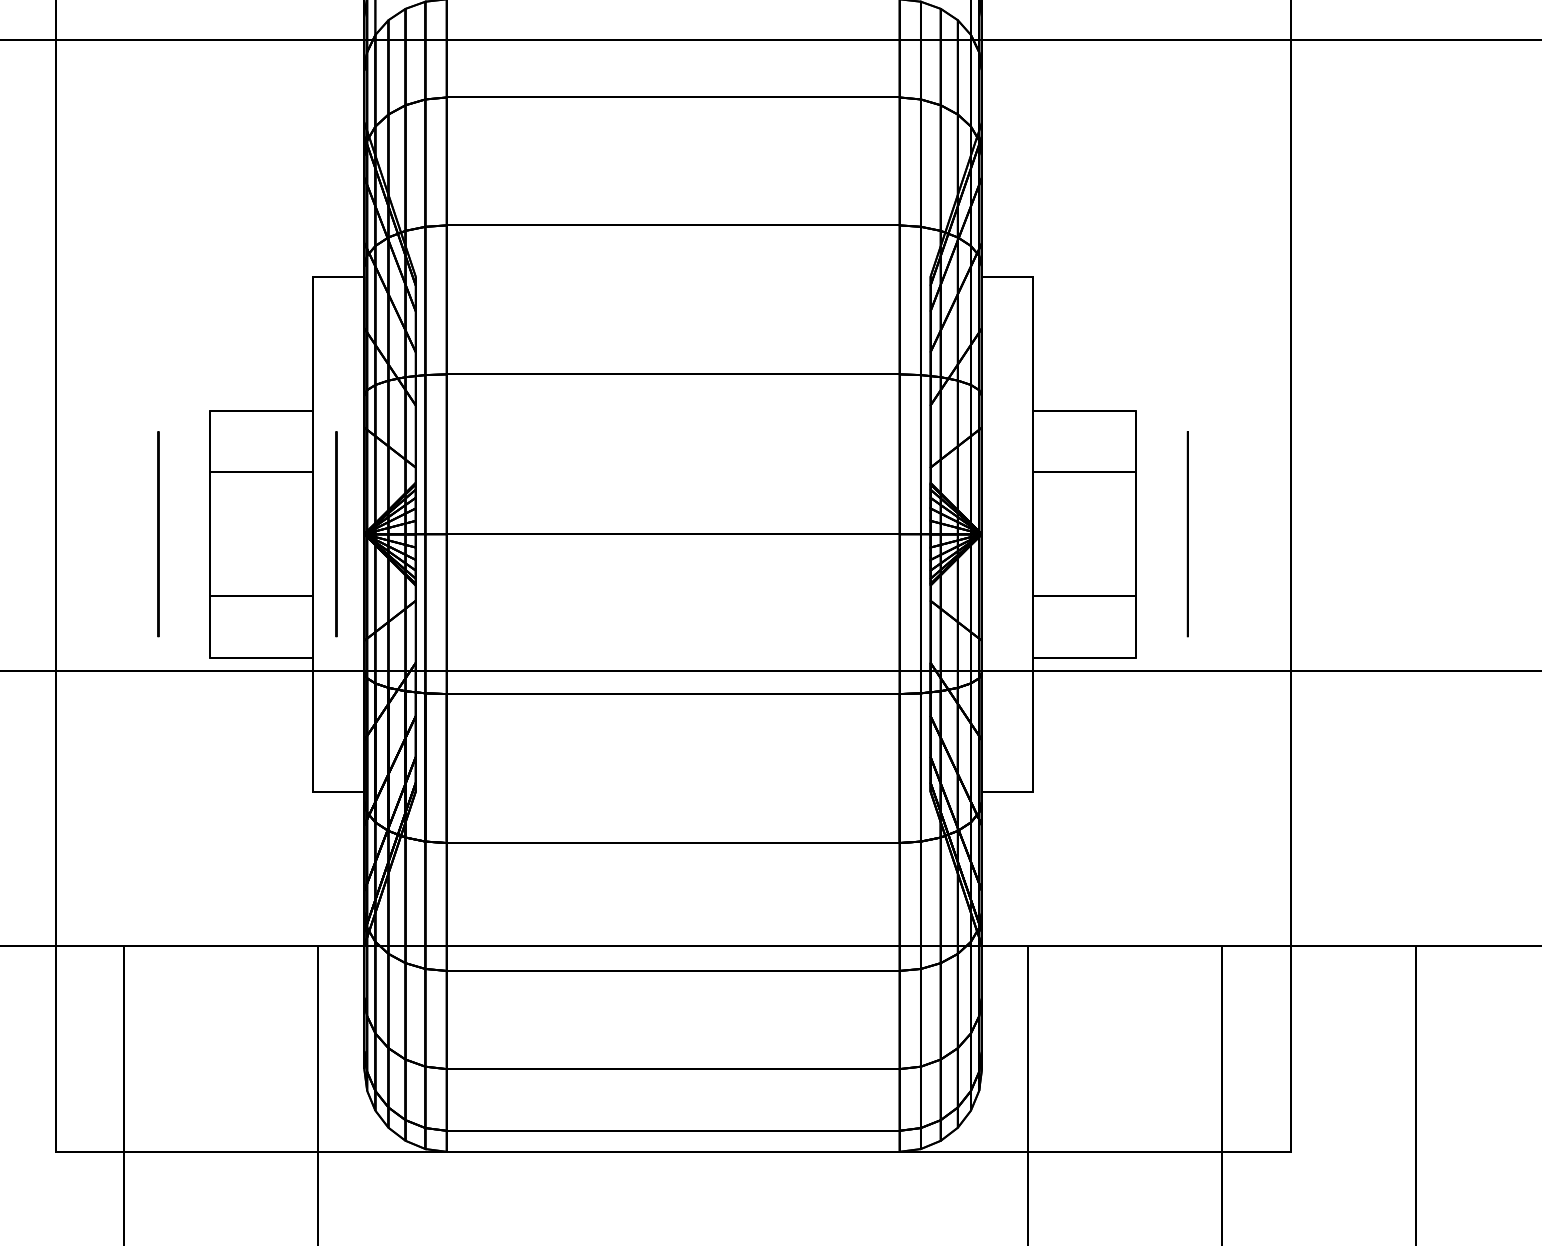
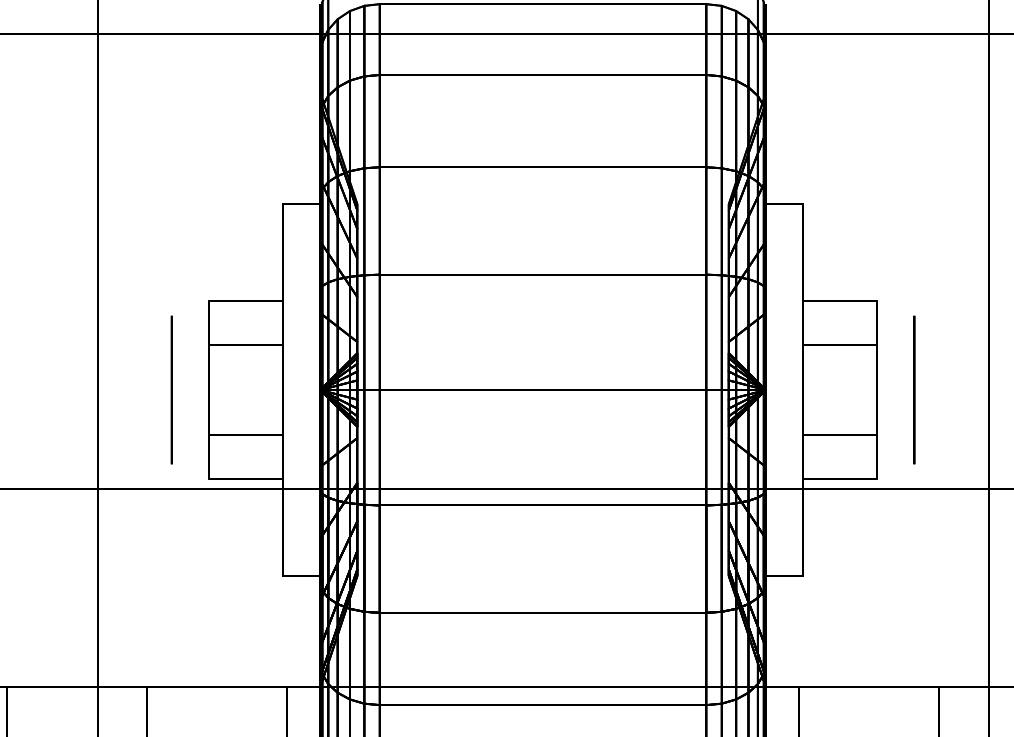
circle: (336, 534) -> (300, 390), removed

